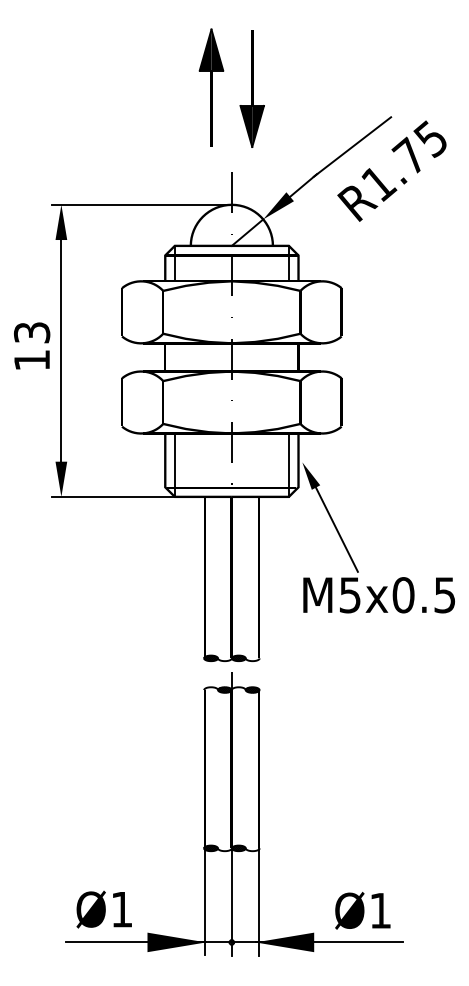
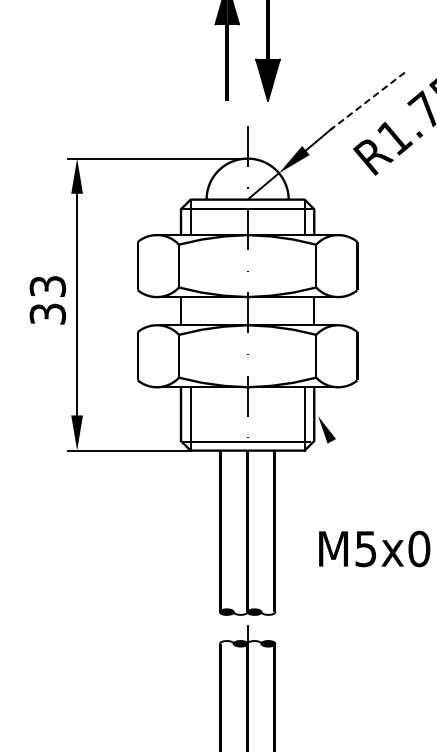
line: (352, 147) -> (368, 101), solid -> dashed
text: (31, 360) -> (47, 314), 13 -> 33
line: (336, 529) -> (352, 483), removed

